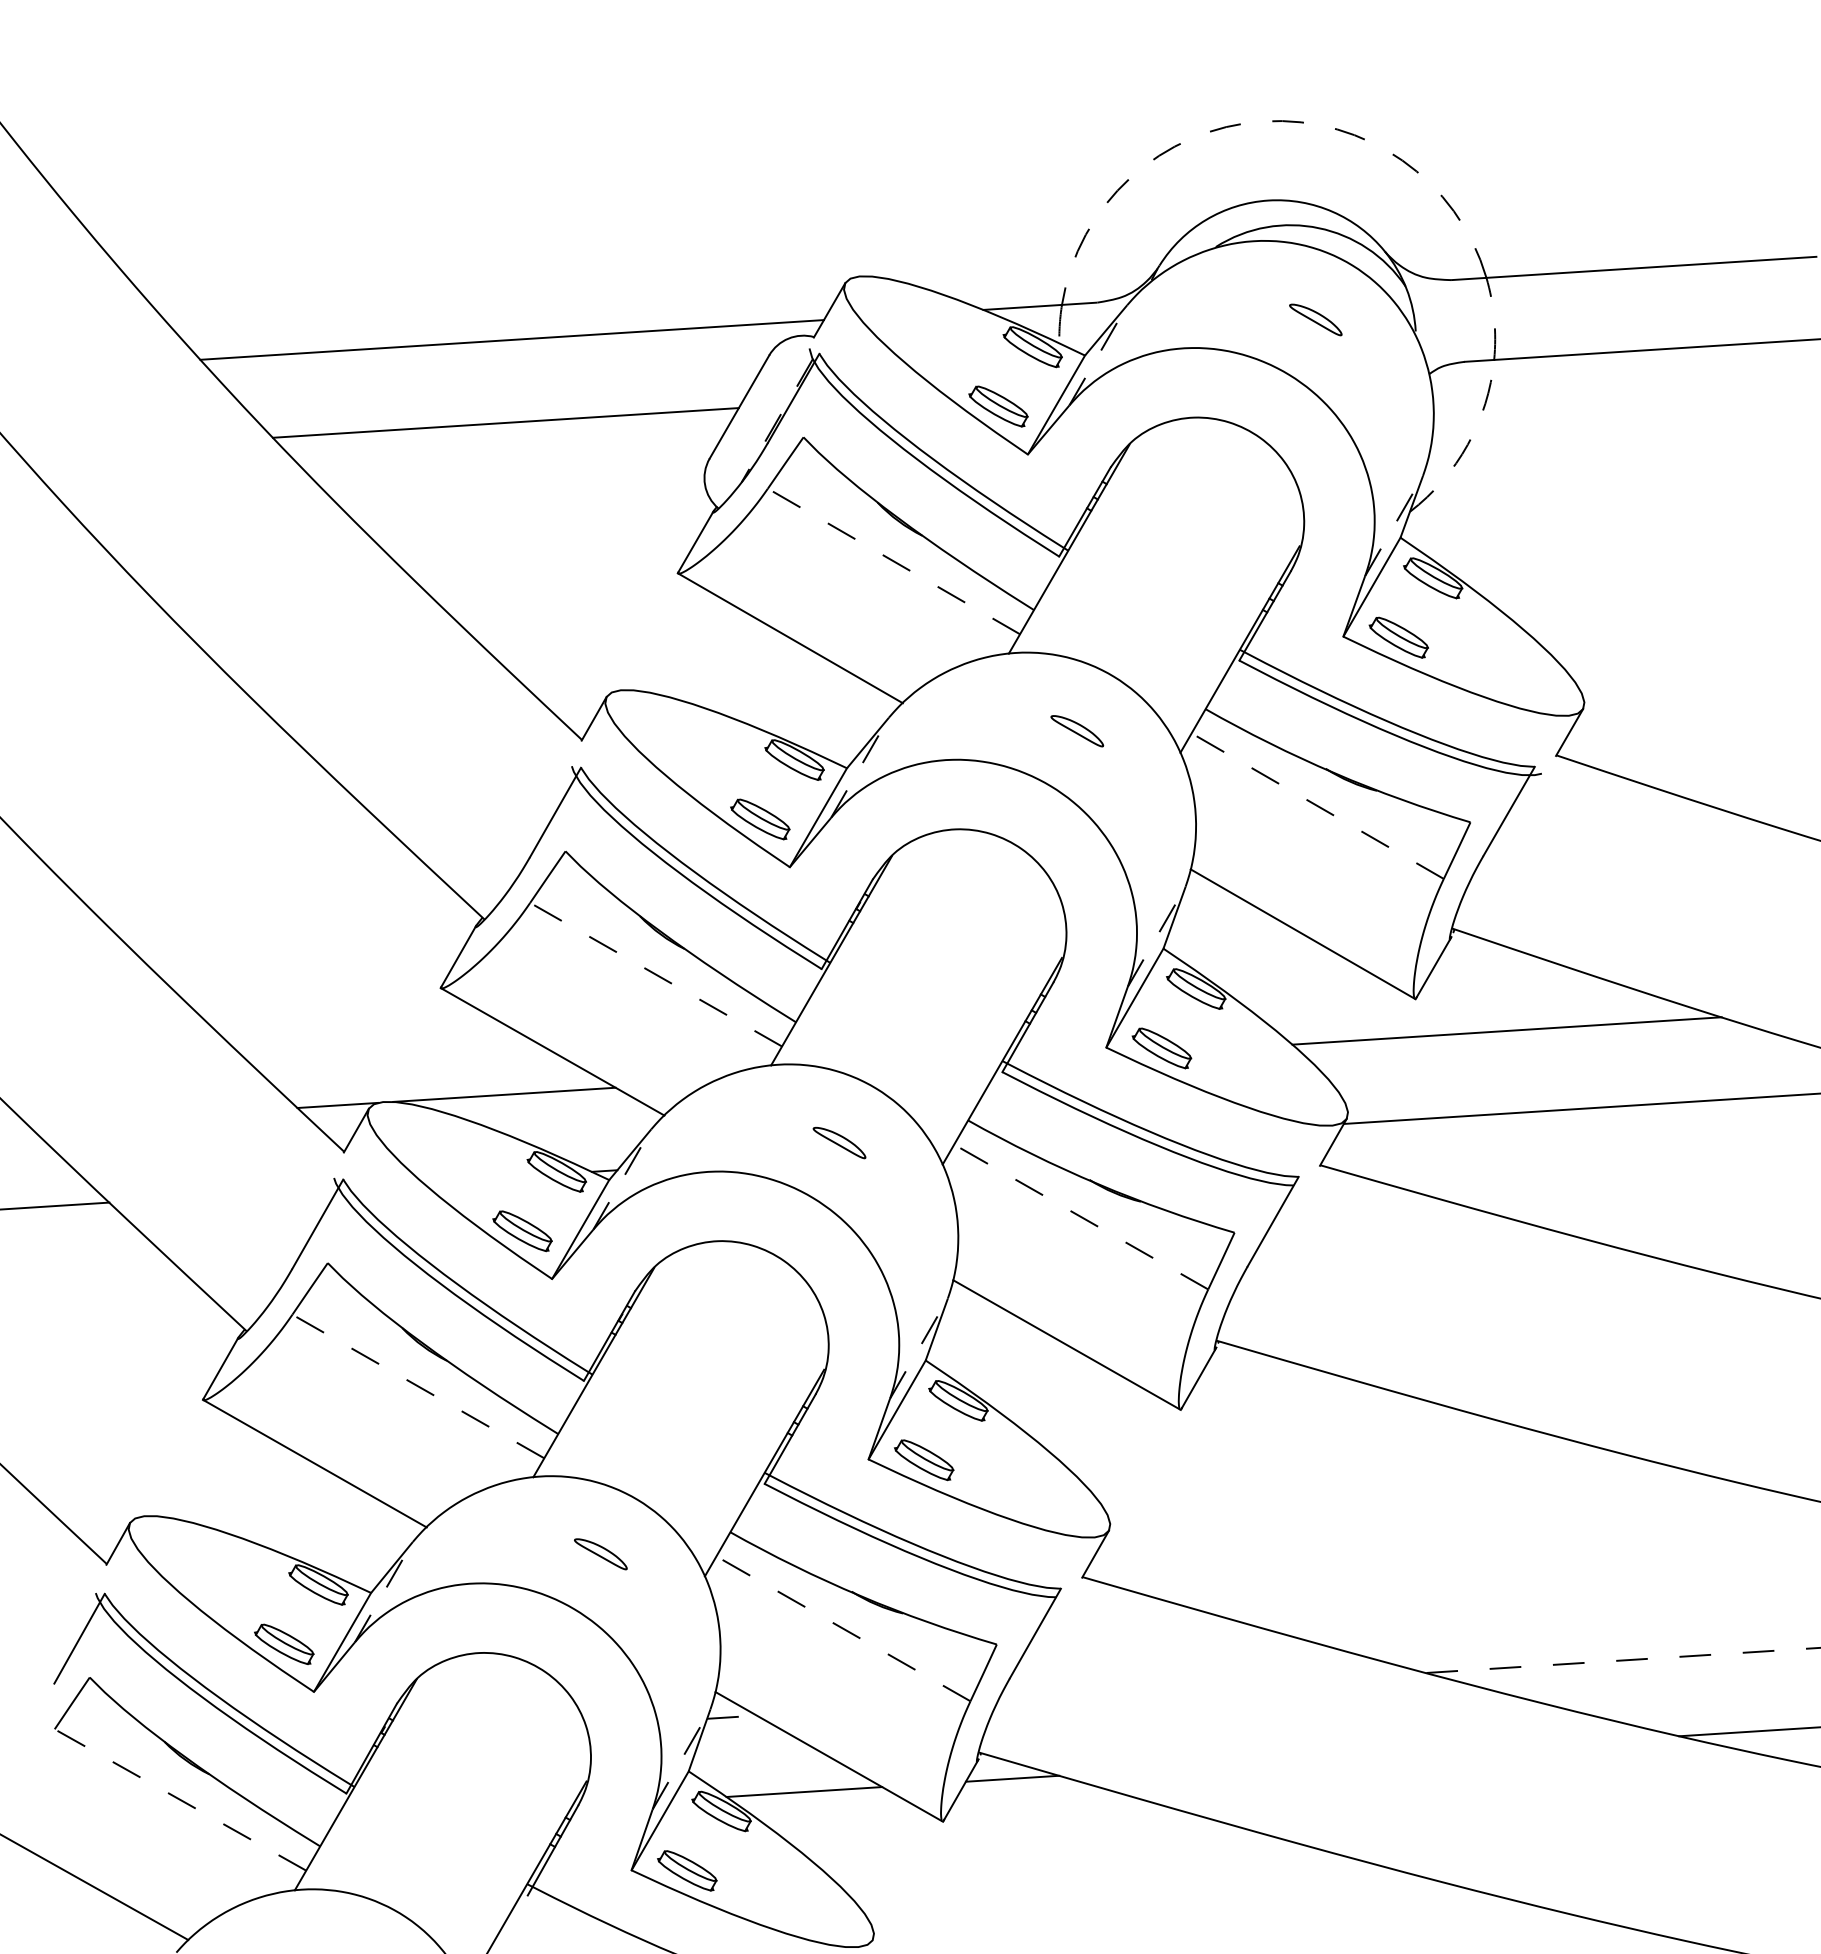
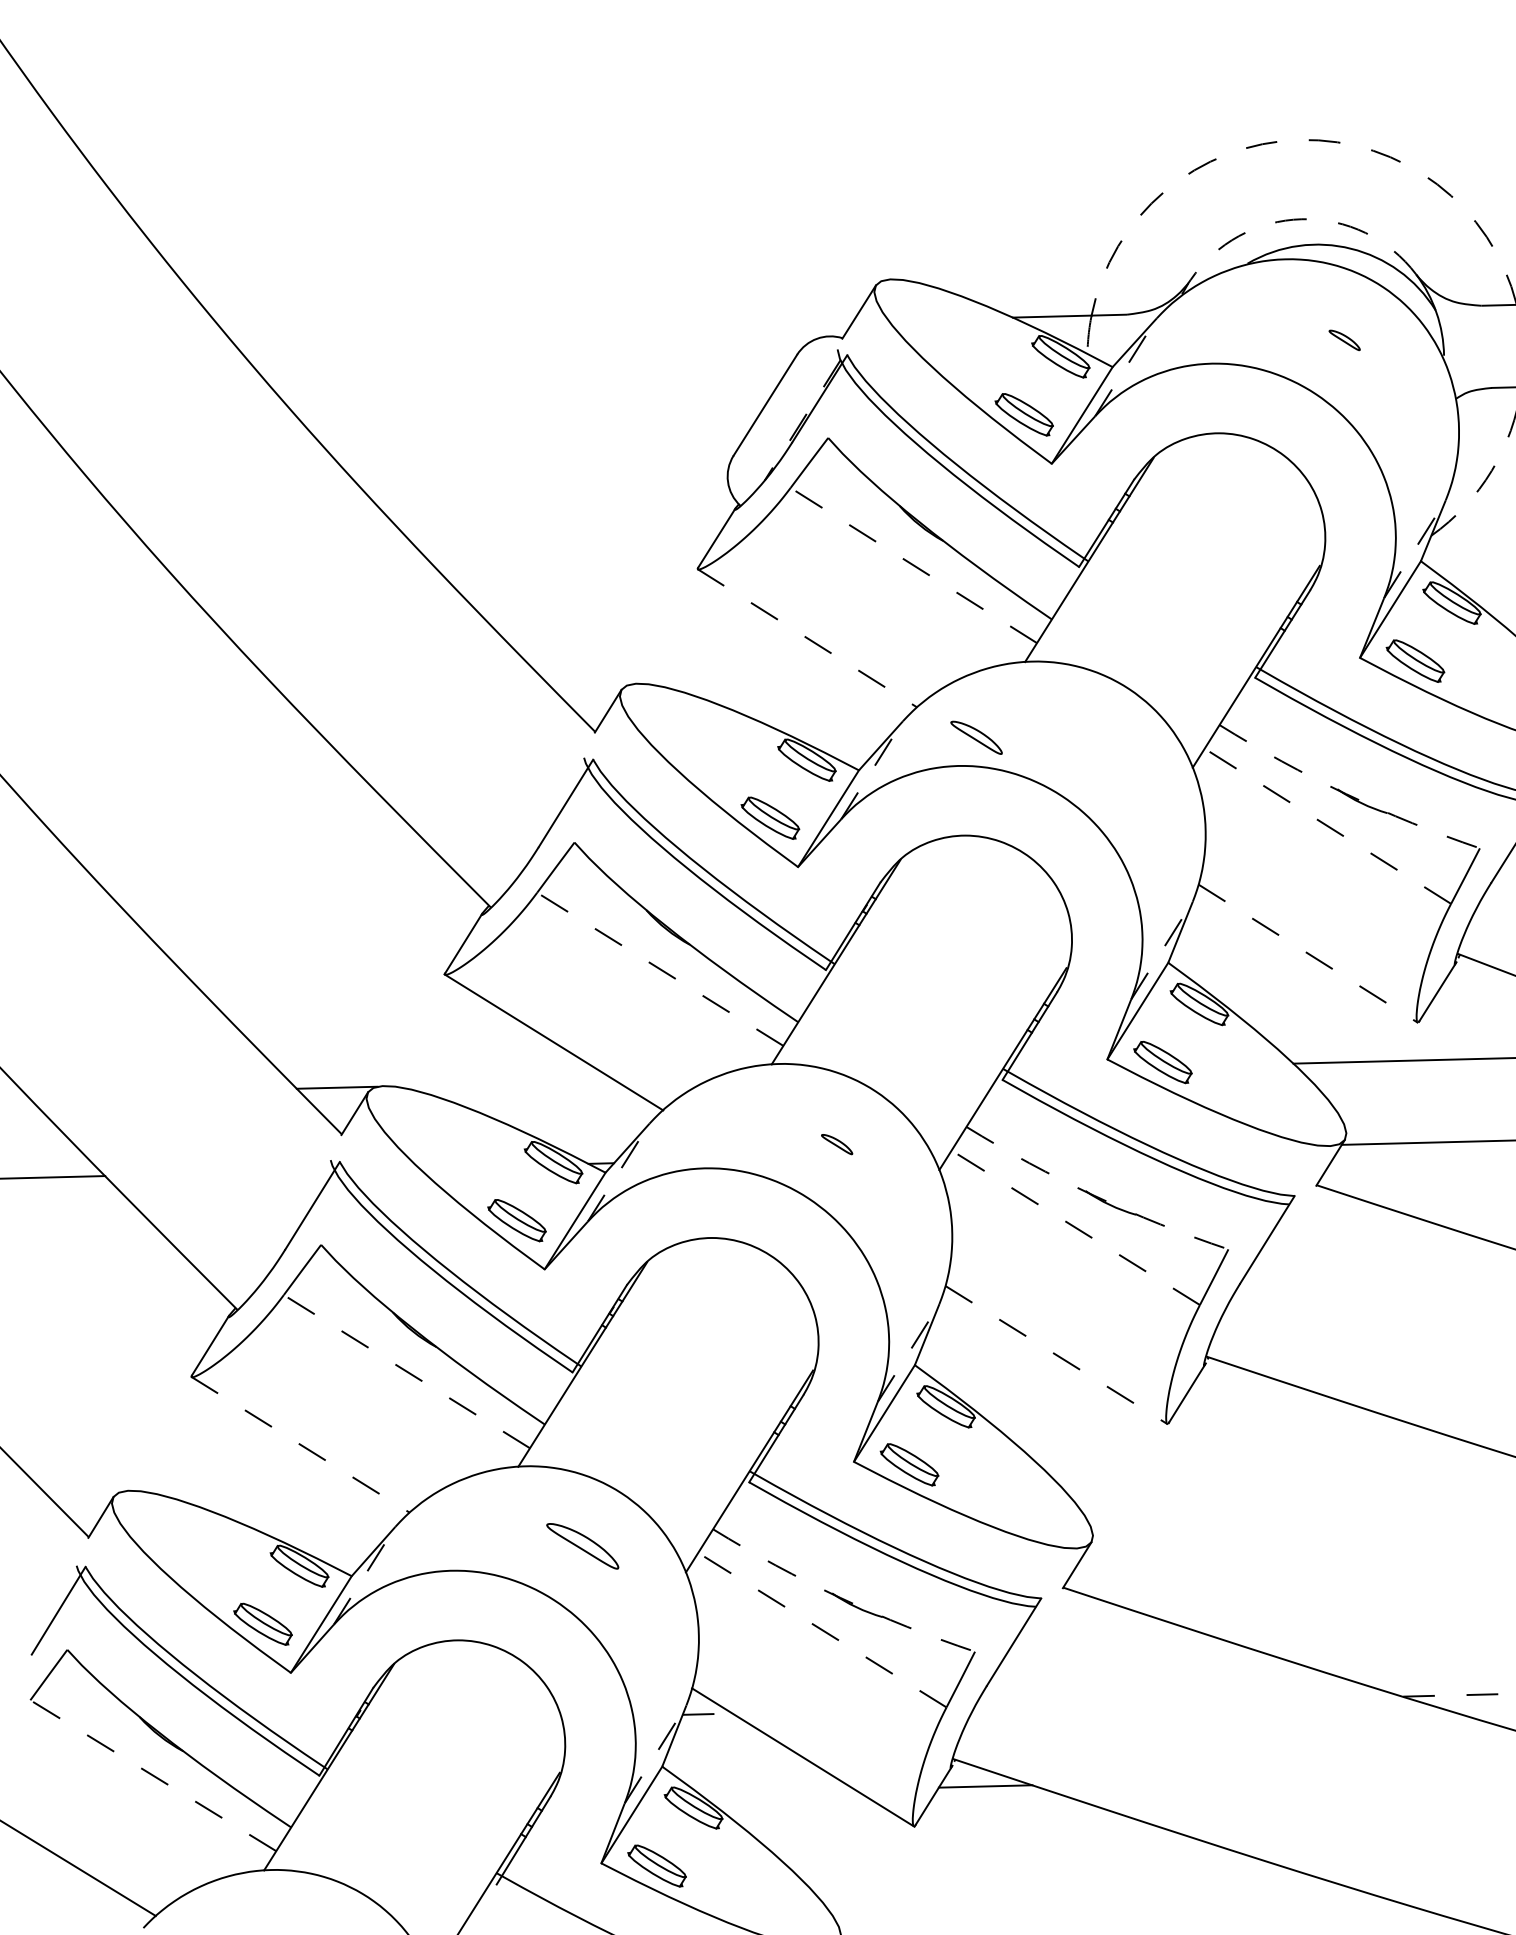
arc: (1268, 200) -> (1301, 219), solid -> dashed
part: (1315, 319) -> (1344, 339), size x0.6
line: (511, 339) -> (540, 329), removed
line: (505, 422) -> (530, 411), removed
line: (790, 638) -> (807, 638), solid -> dashed
part: (1077, 731) -> (976, 738), moved
arc: (1334, 773) -> (1345, 794), solid -> dashed
line: (1303, 934) -> (1308, 953), solid -> dashed
line: (504, 1094) -> (504, 1083), removed
part: (839, 1142) -> (837, 1144), size x0.6
arc: (1098, 1184) -> (1094, 1195), solid -> dashed
line: (1067, 1345) -> (1057, 1355), solid -> dashed
line: (314, 1463) -> (300, 1444), solid -> dashed
part: (600, 1554) -> (582, 1546), size x1.4
arc: (860, 1596) -> (840, 1598), solid -> dashed
line: (804, 1791) -> (777, 1791), removed

